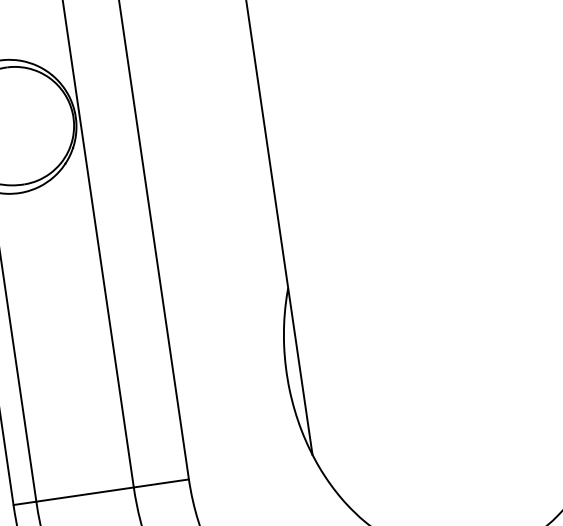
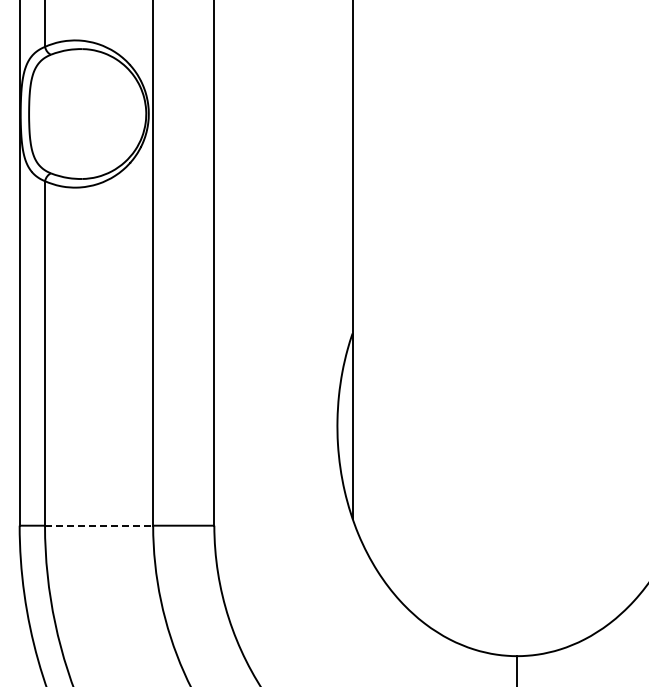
line: (85, 494) -> (99, 525), solid -> dashed

